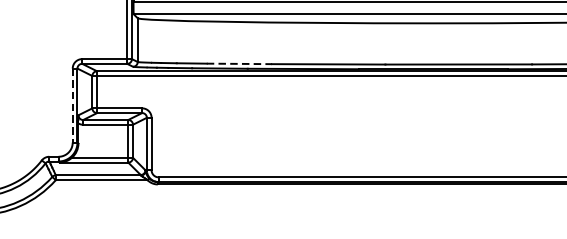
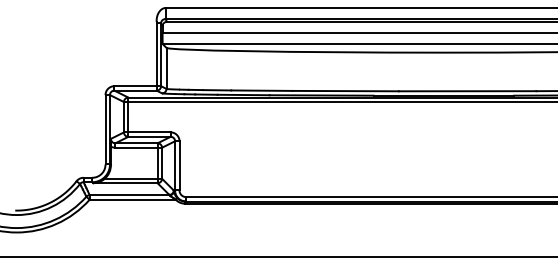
line: (239, 63) -> (261, 90), dashed -> solid
line: (72, 105) -> (105, 129), dashed -> solid

